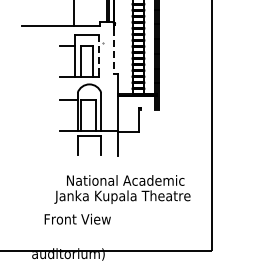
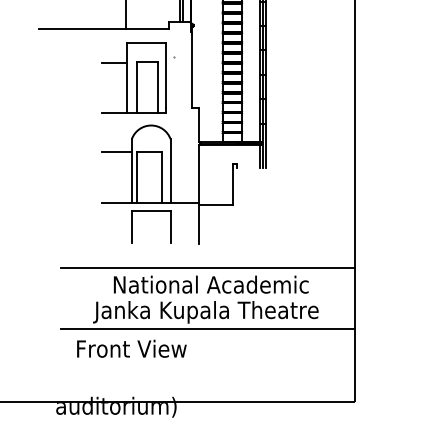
line: (113, 52) -> (191, 72), dashed -> solid
line: (98, 54) -> (166, 75), dashed -> solid
line: (123, 170) -> (207, 268), added
line: (123, 207) -> (207, 329), added

